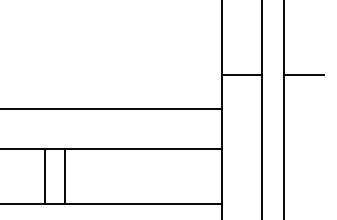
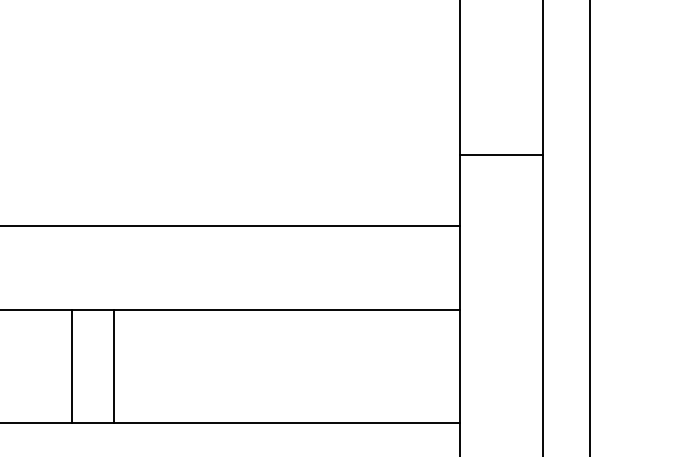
line: (303, 74) -> (629, 154), removed
line: (44, 176) -> (71, 366), moved
line: (65, 176) -> (115, 366), moved

